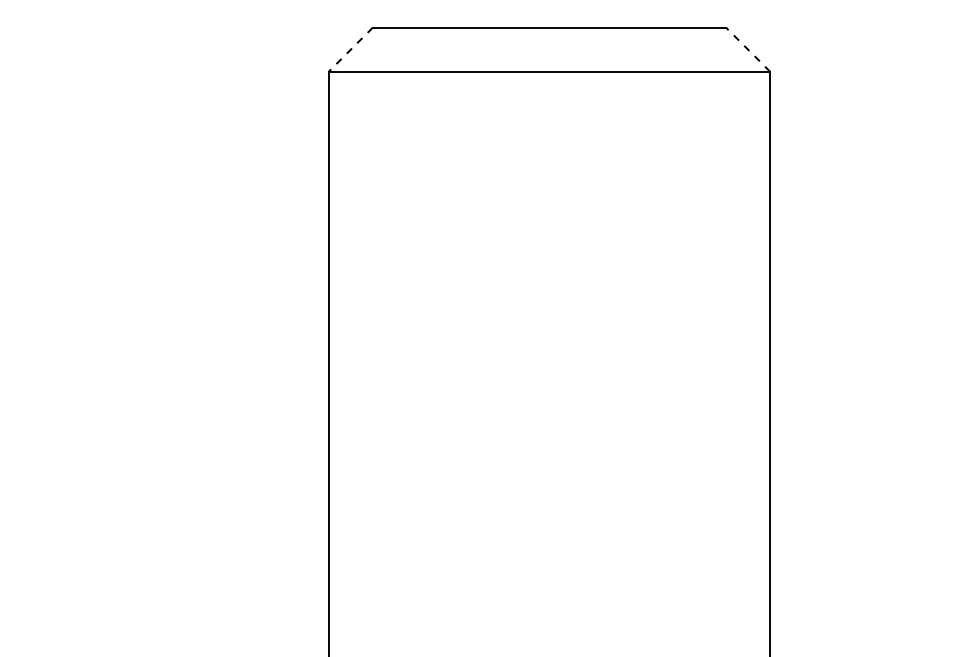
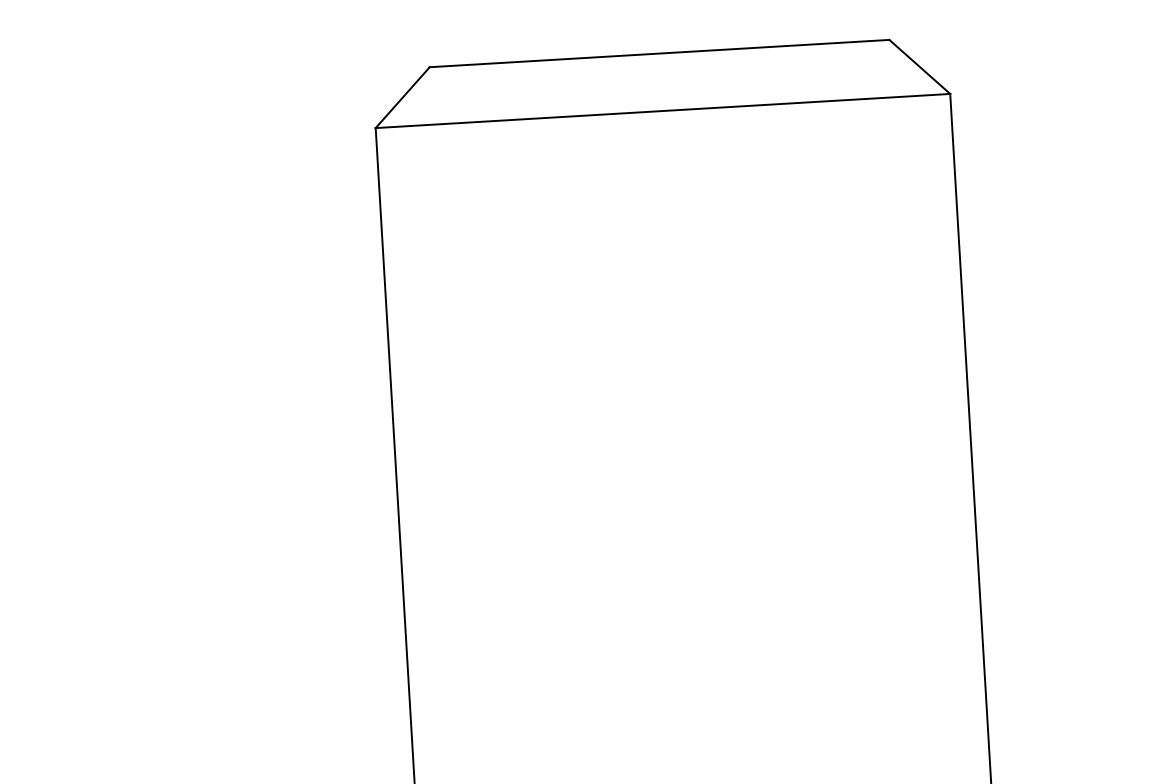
line: (747, 49) -> (918, 66), dashed -> solid
line: (350, 50) -> (402, 98), dashed -> solid

